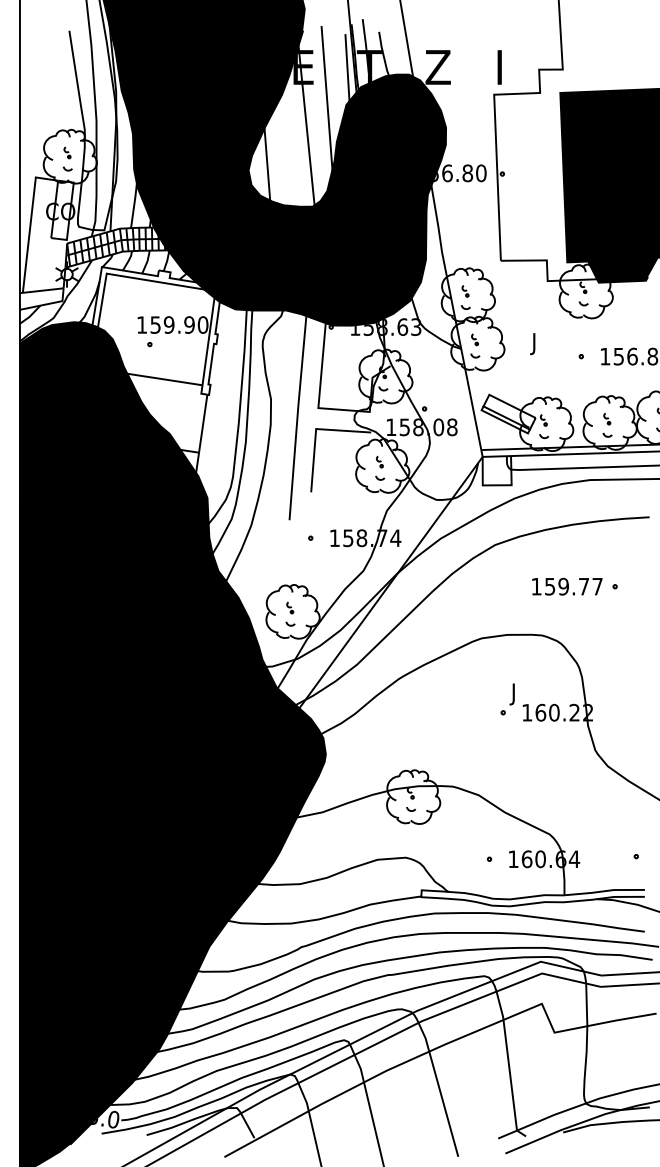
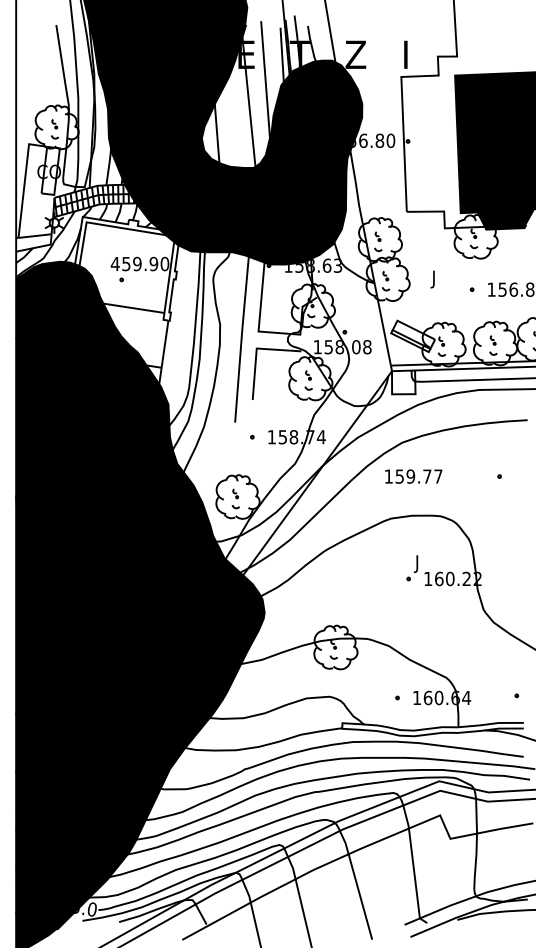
text: (141, 324) -> (114, 263), 159.90 -> 459.90
text: (566, 586) -> (413, 476), moved

